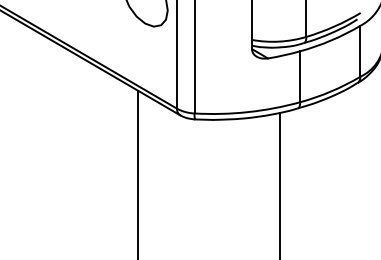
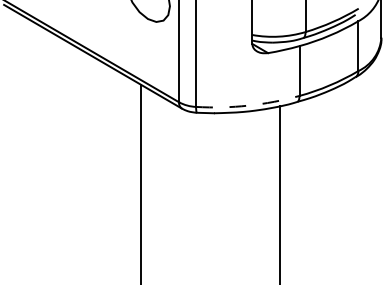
arc: (248, 111) -> (248, 105), solid -> dashed

